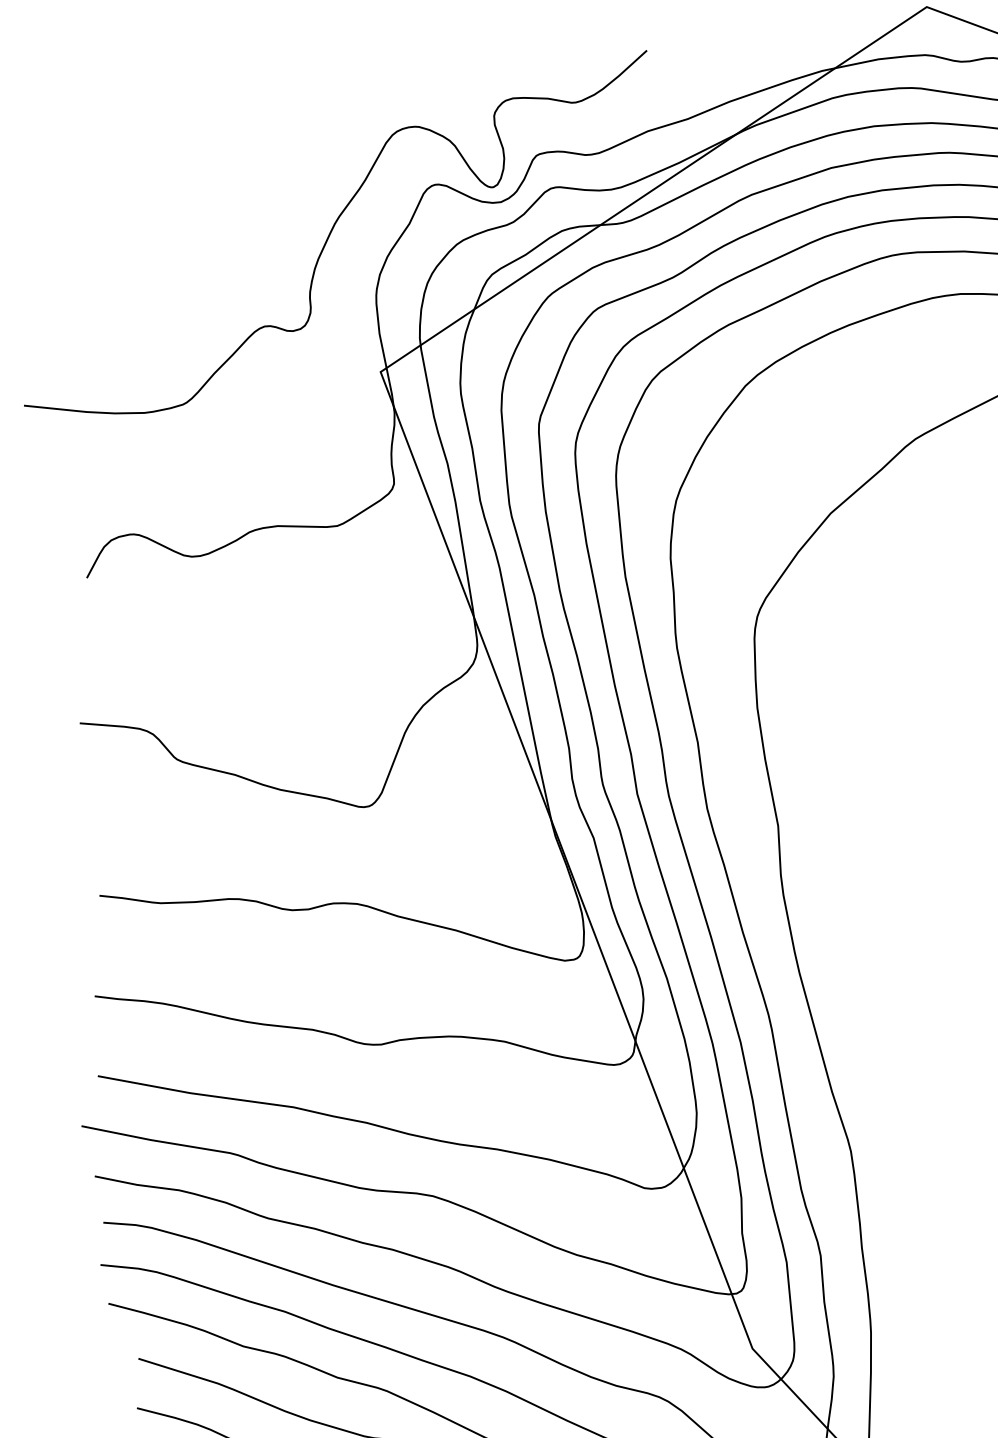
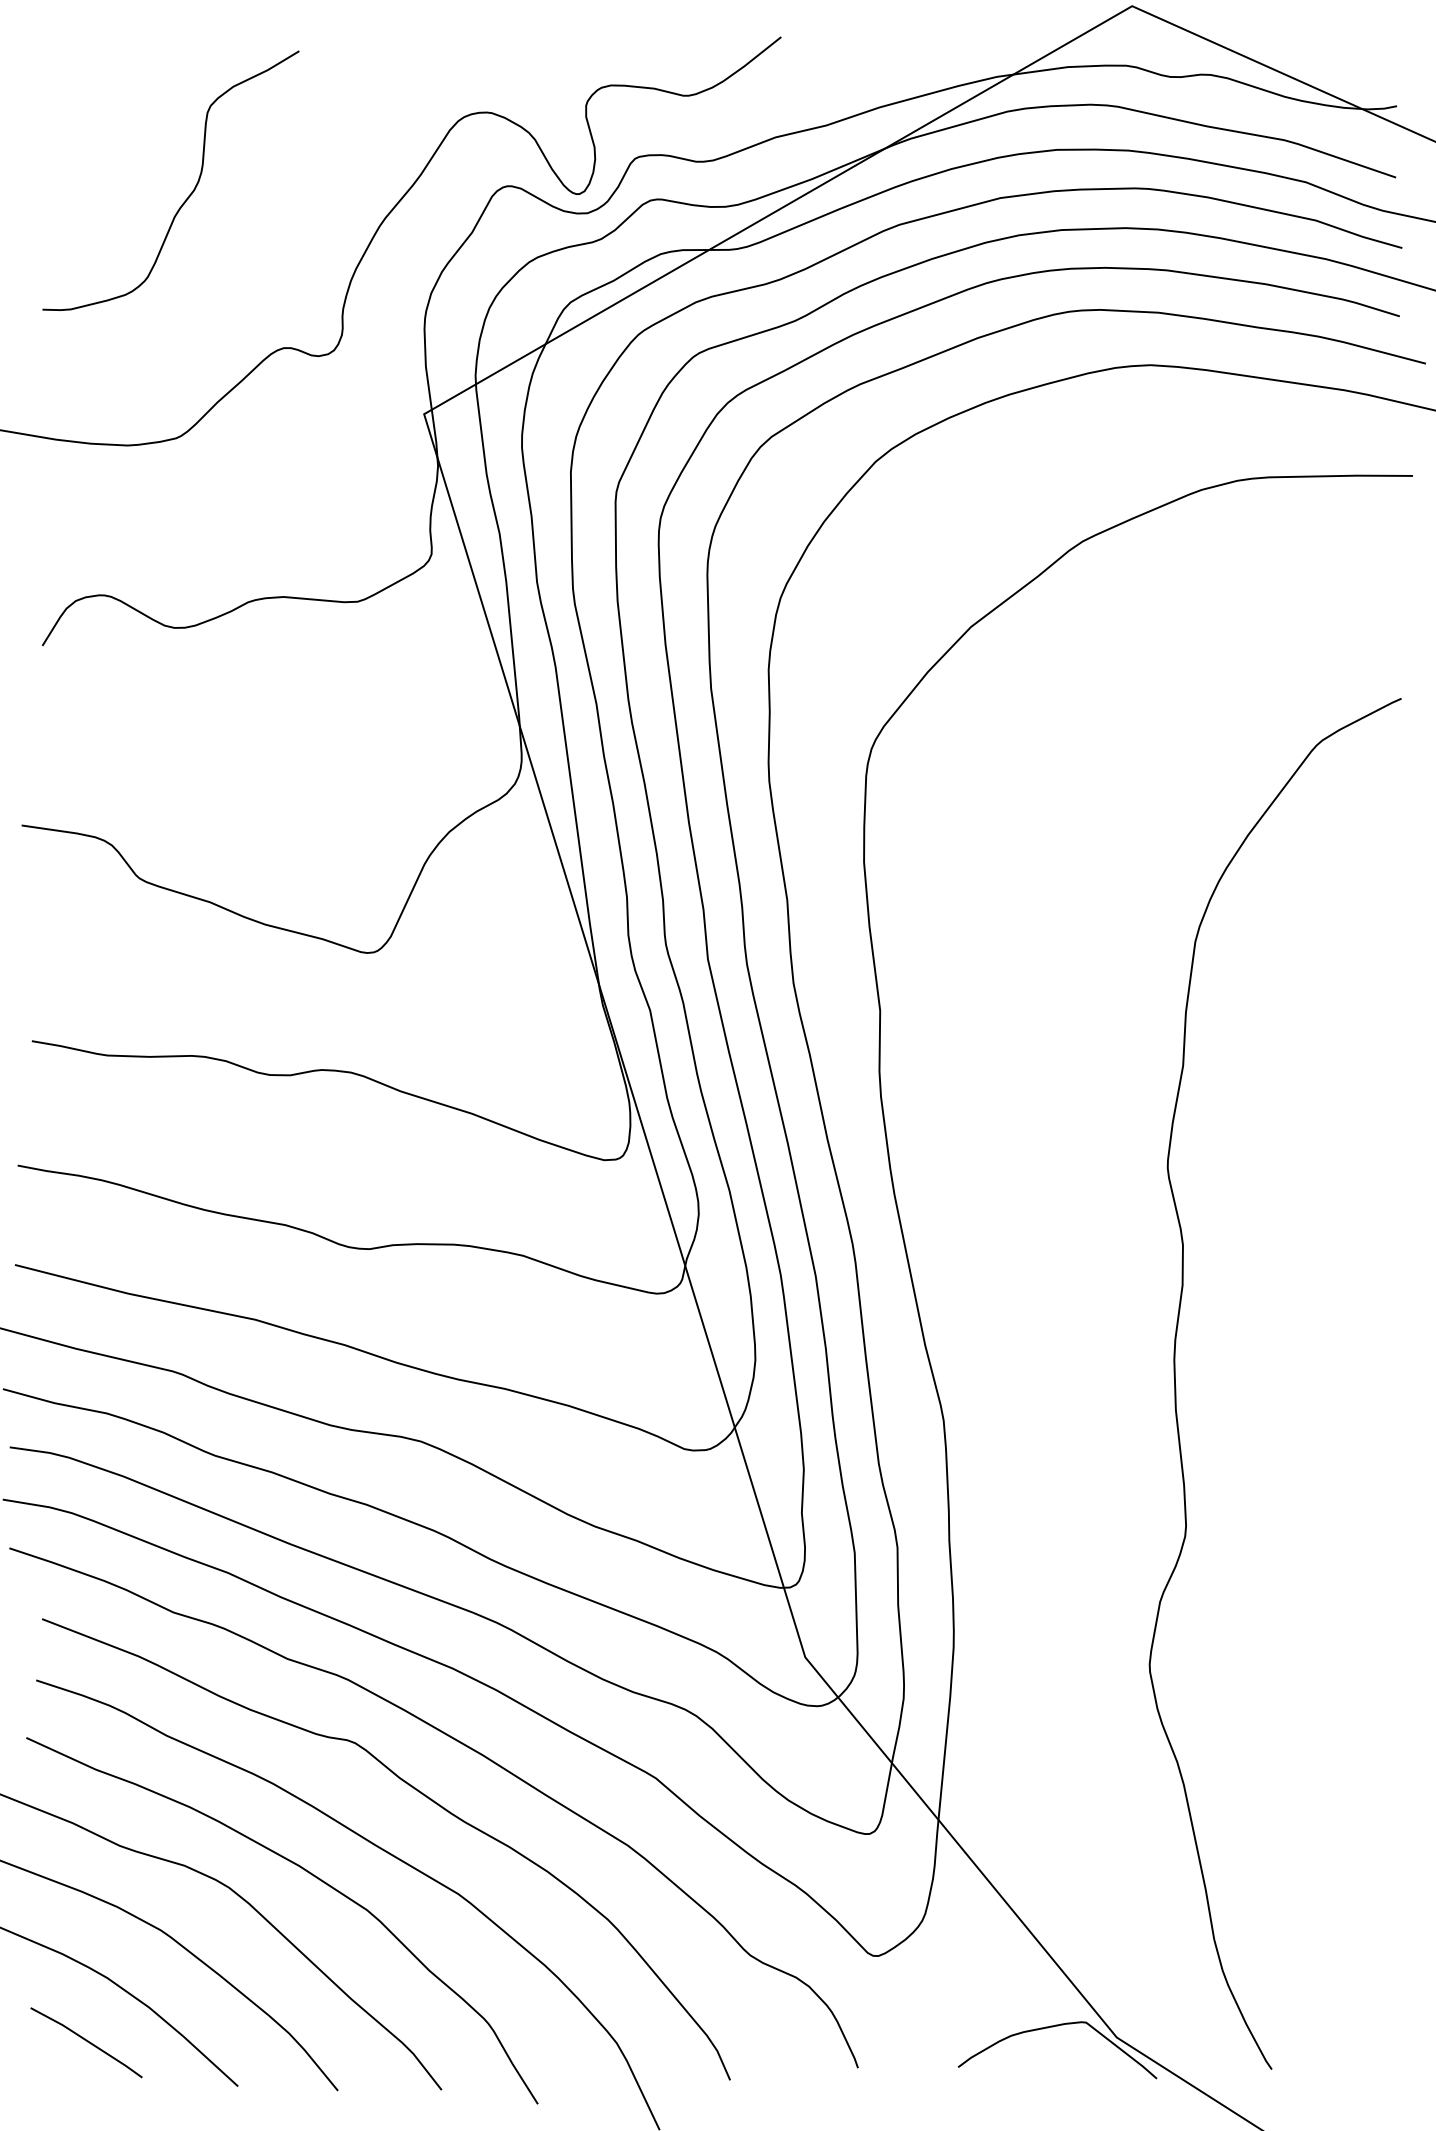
curve: (180, 209) -> (188, 195), added

